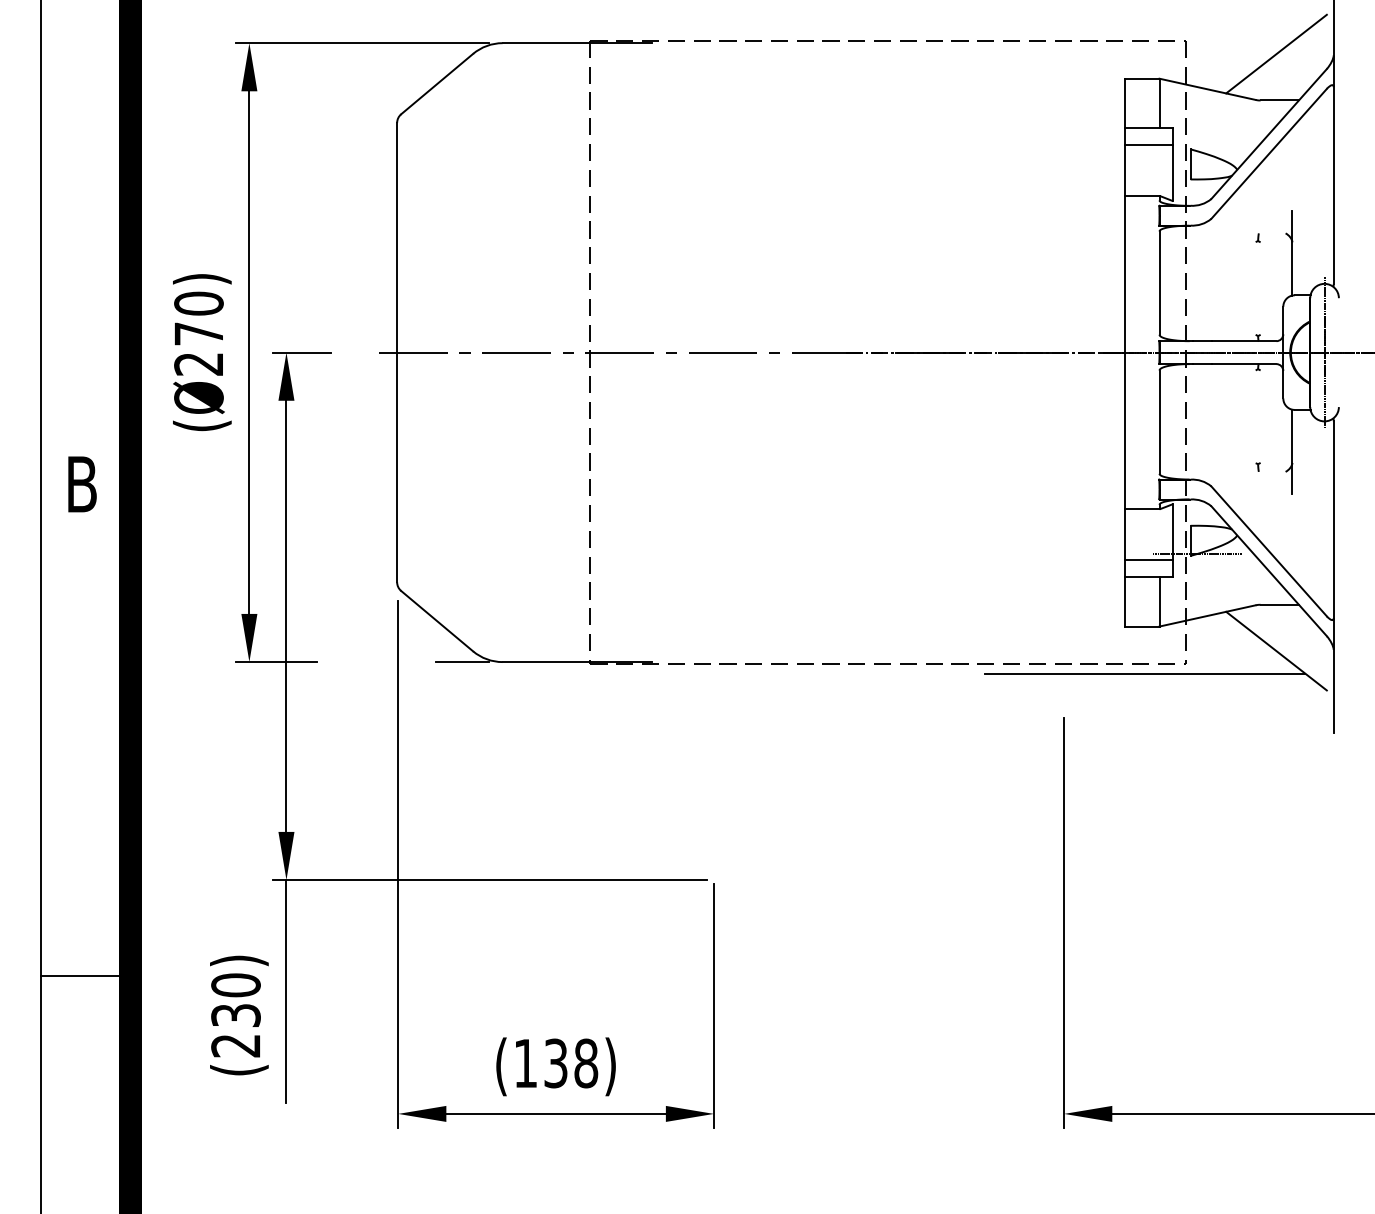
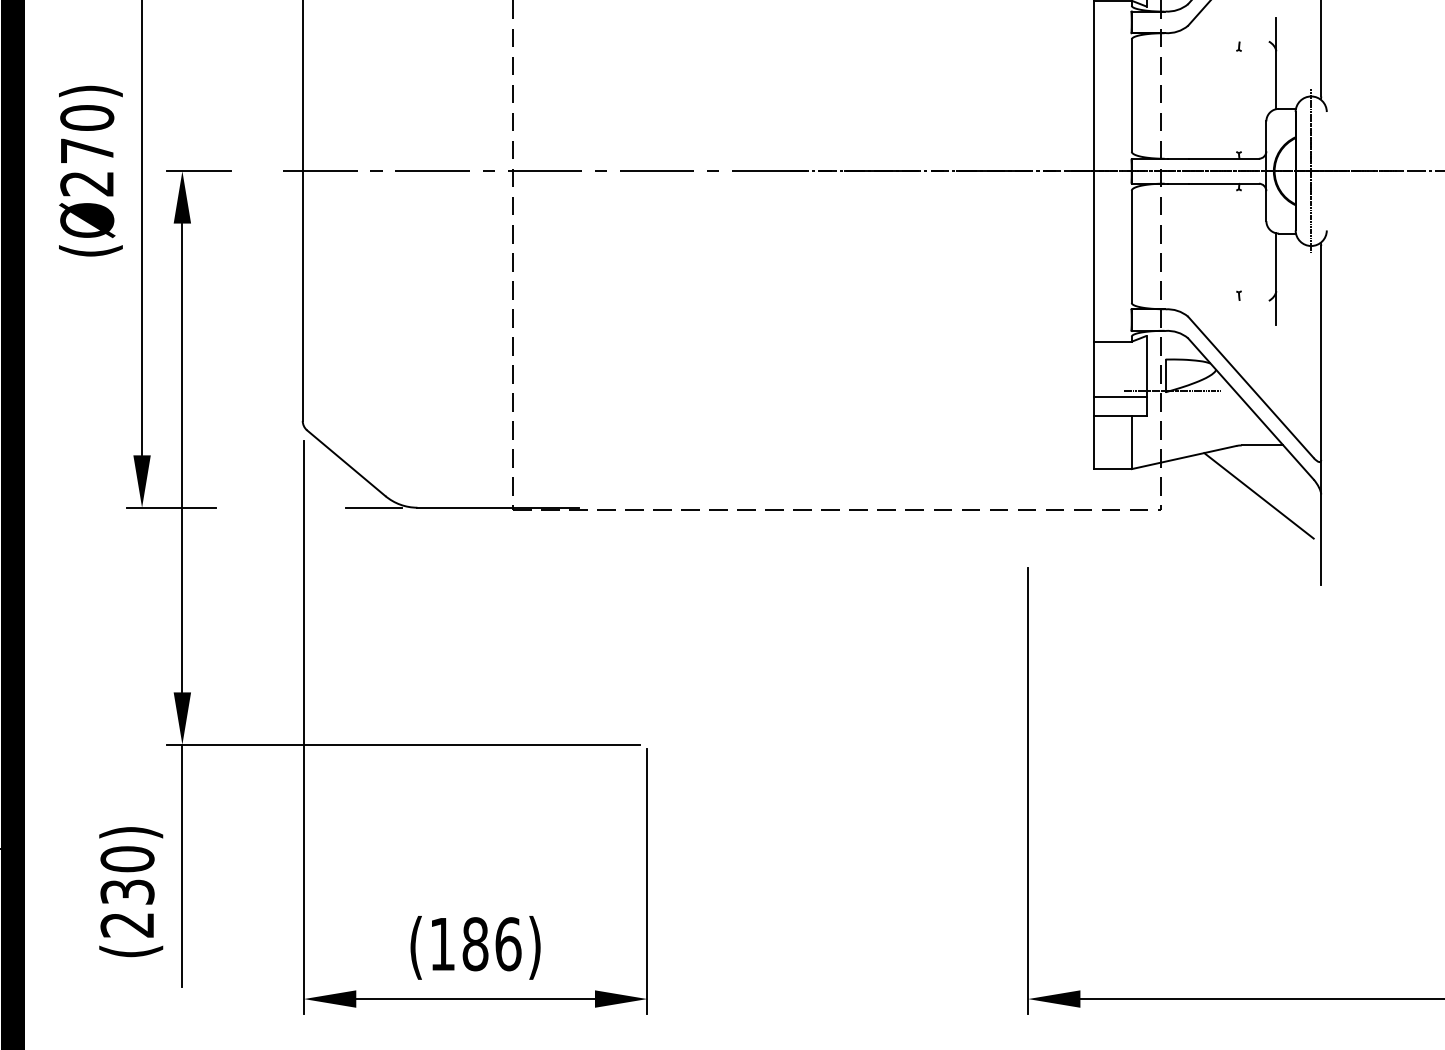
line: (1144, 673) -> (1115, 520), removed
text: (571, 1063) -> (492, 944), (138) -> (186)

